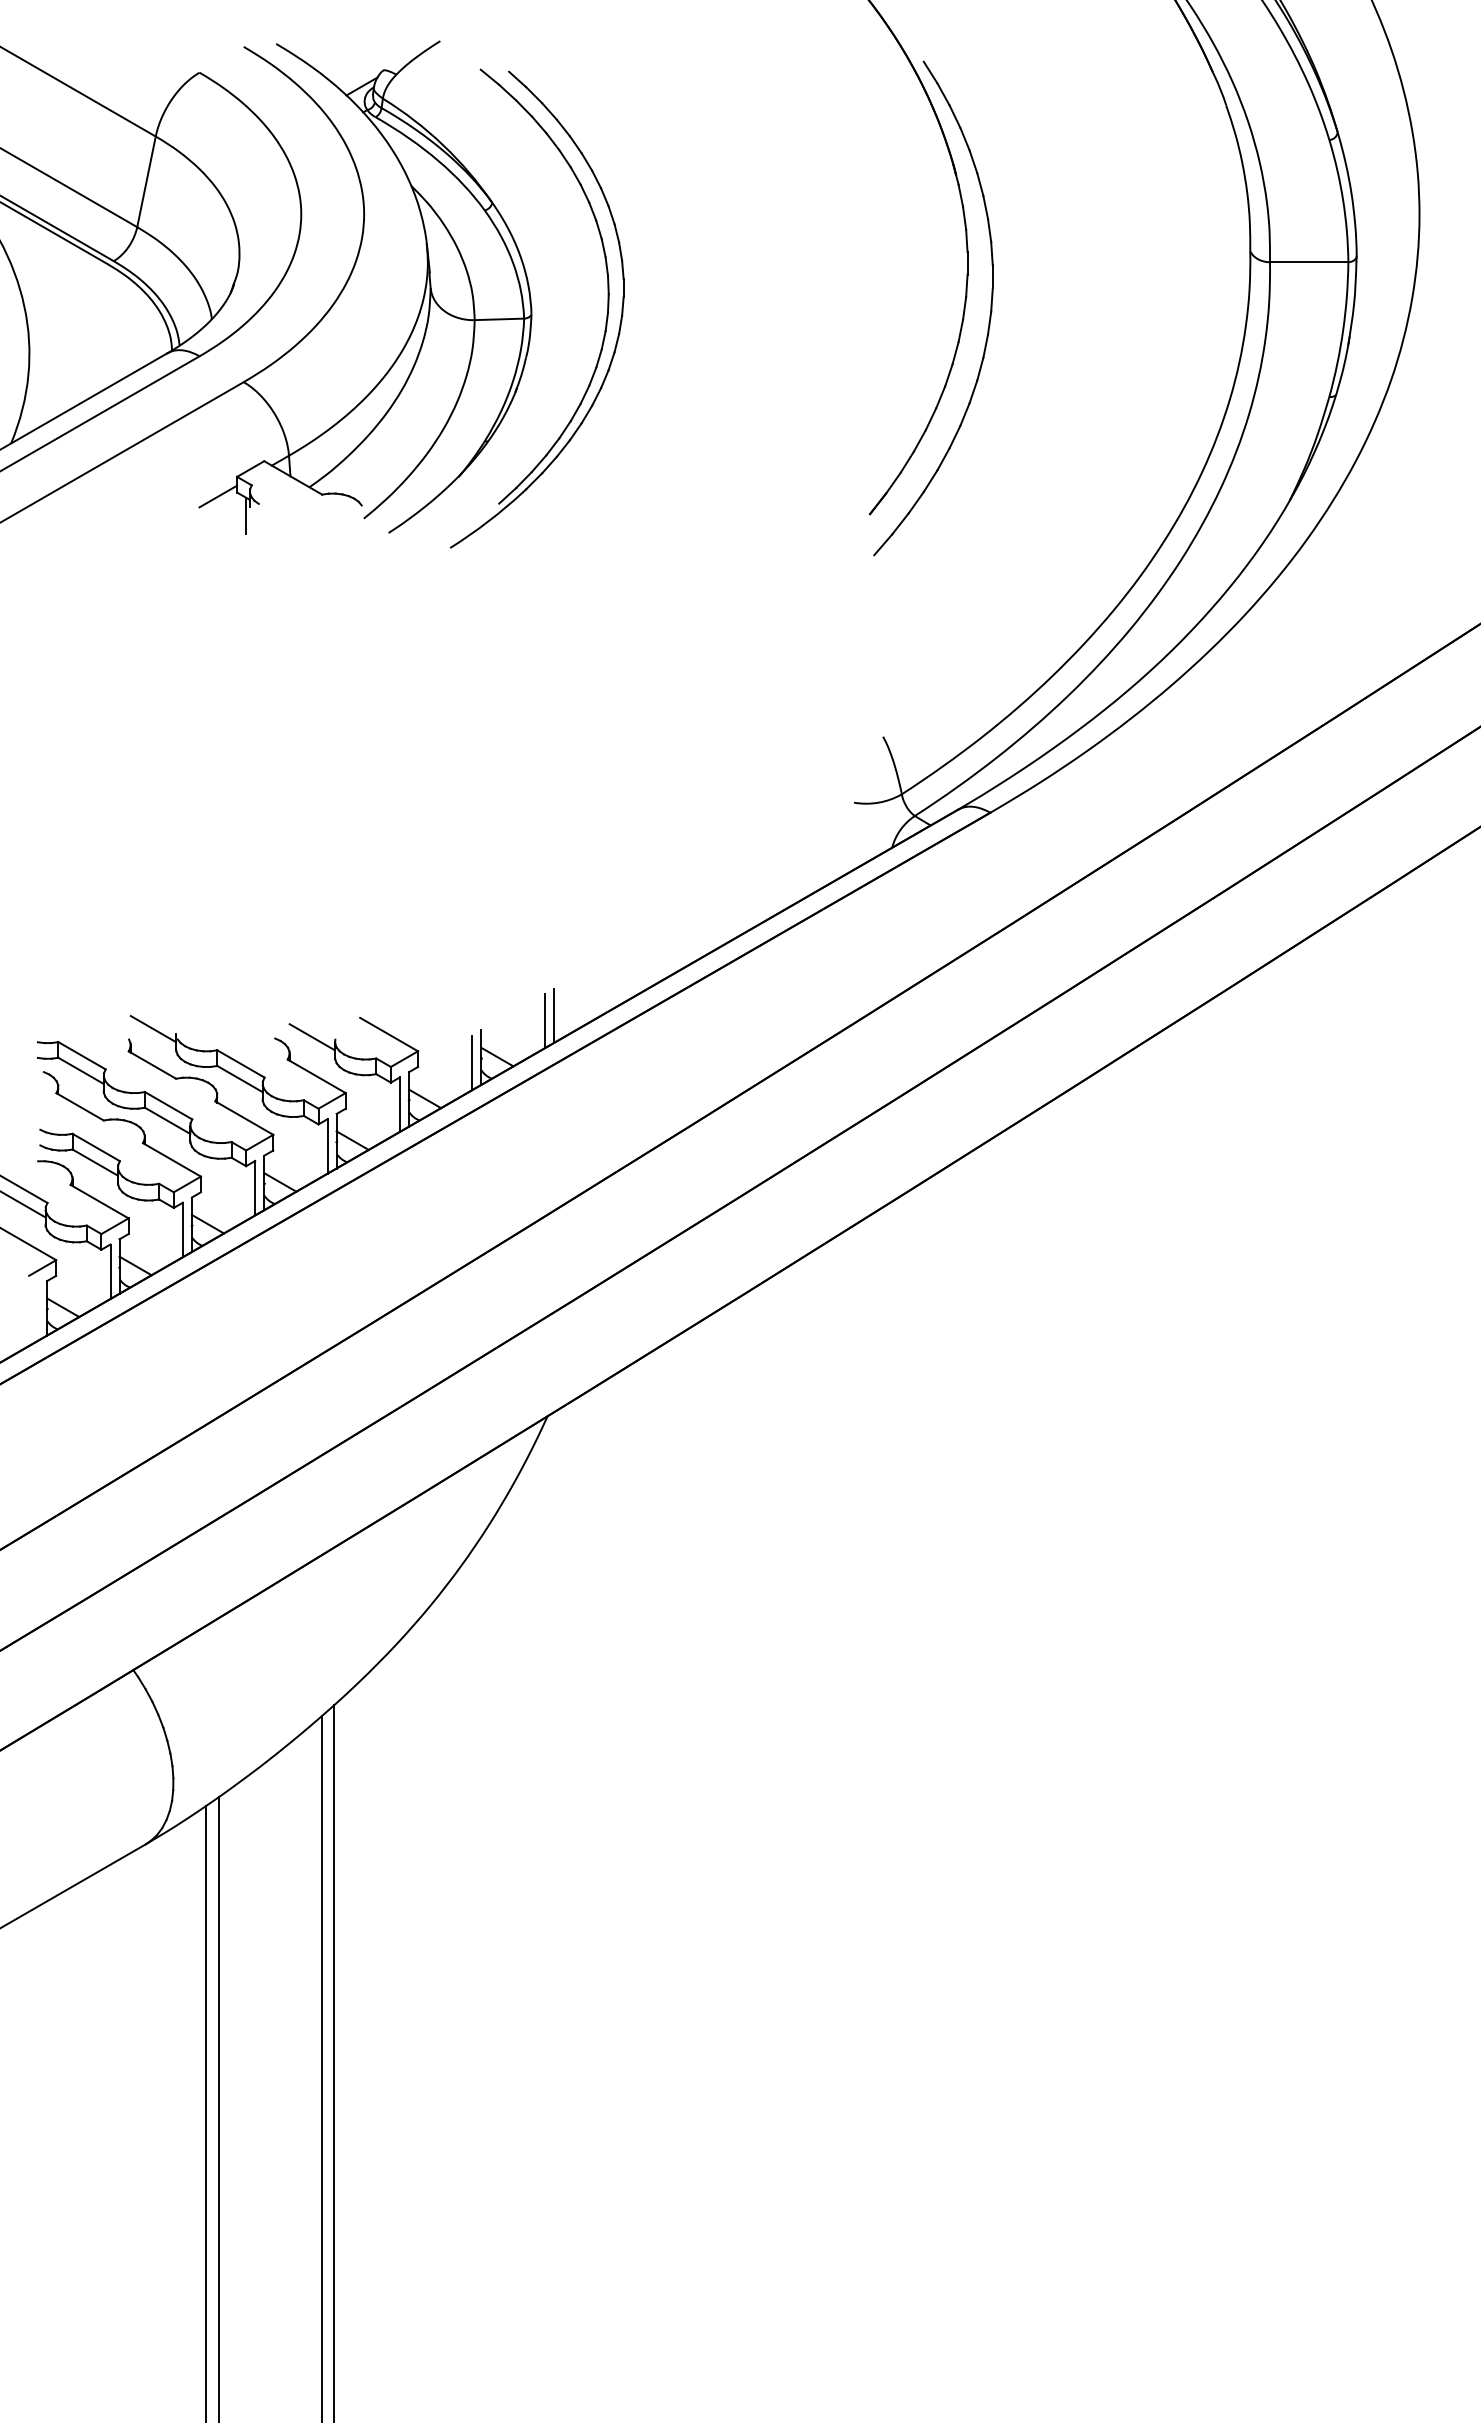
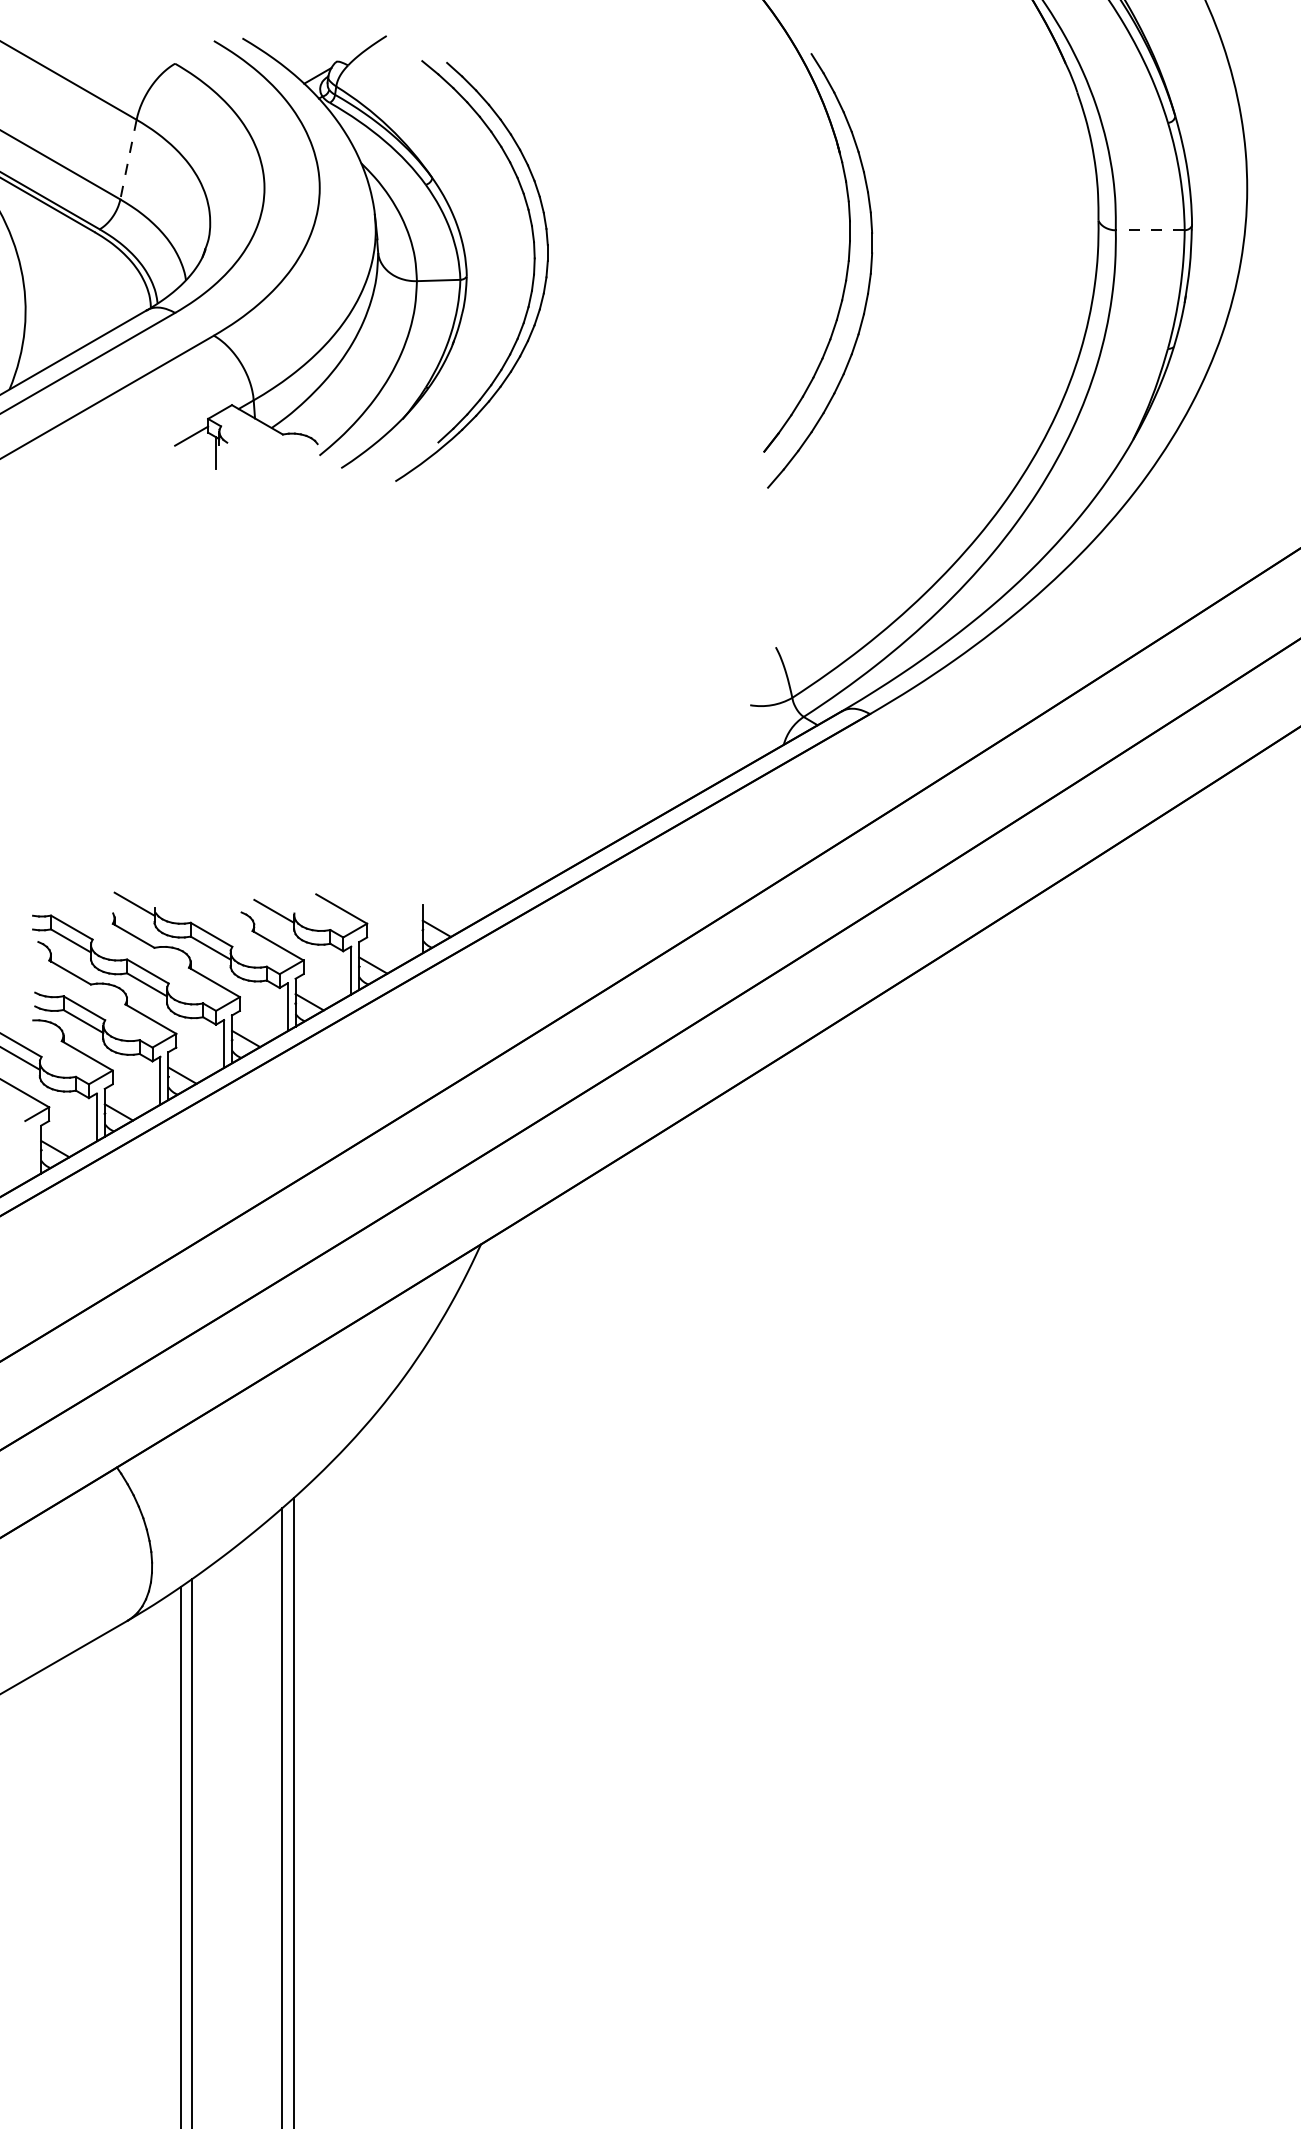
line: (146, 182) -> (128, 160), solid -> dashed
line: (1308, 262) -> (1149, 230), solid -> dashed
line: (553, 1015) -> (486, 892), removed
line: (544, 1020) -> (478, 896), removed
line: (472, 1062) -> (414, 933), removed

